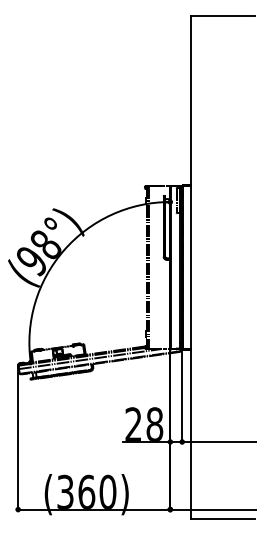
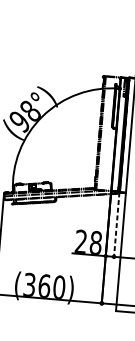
line: (182, 396) -> (116, 225), solid -> dashed

